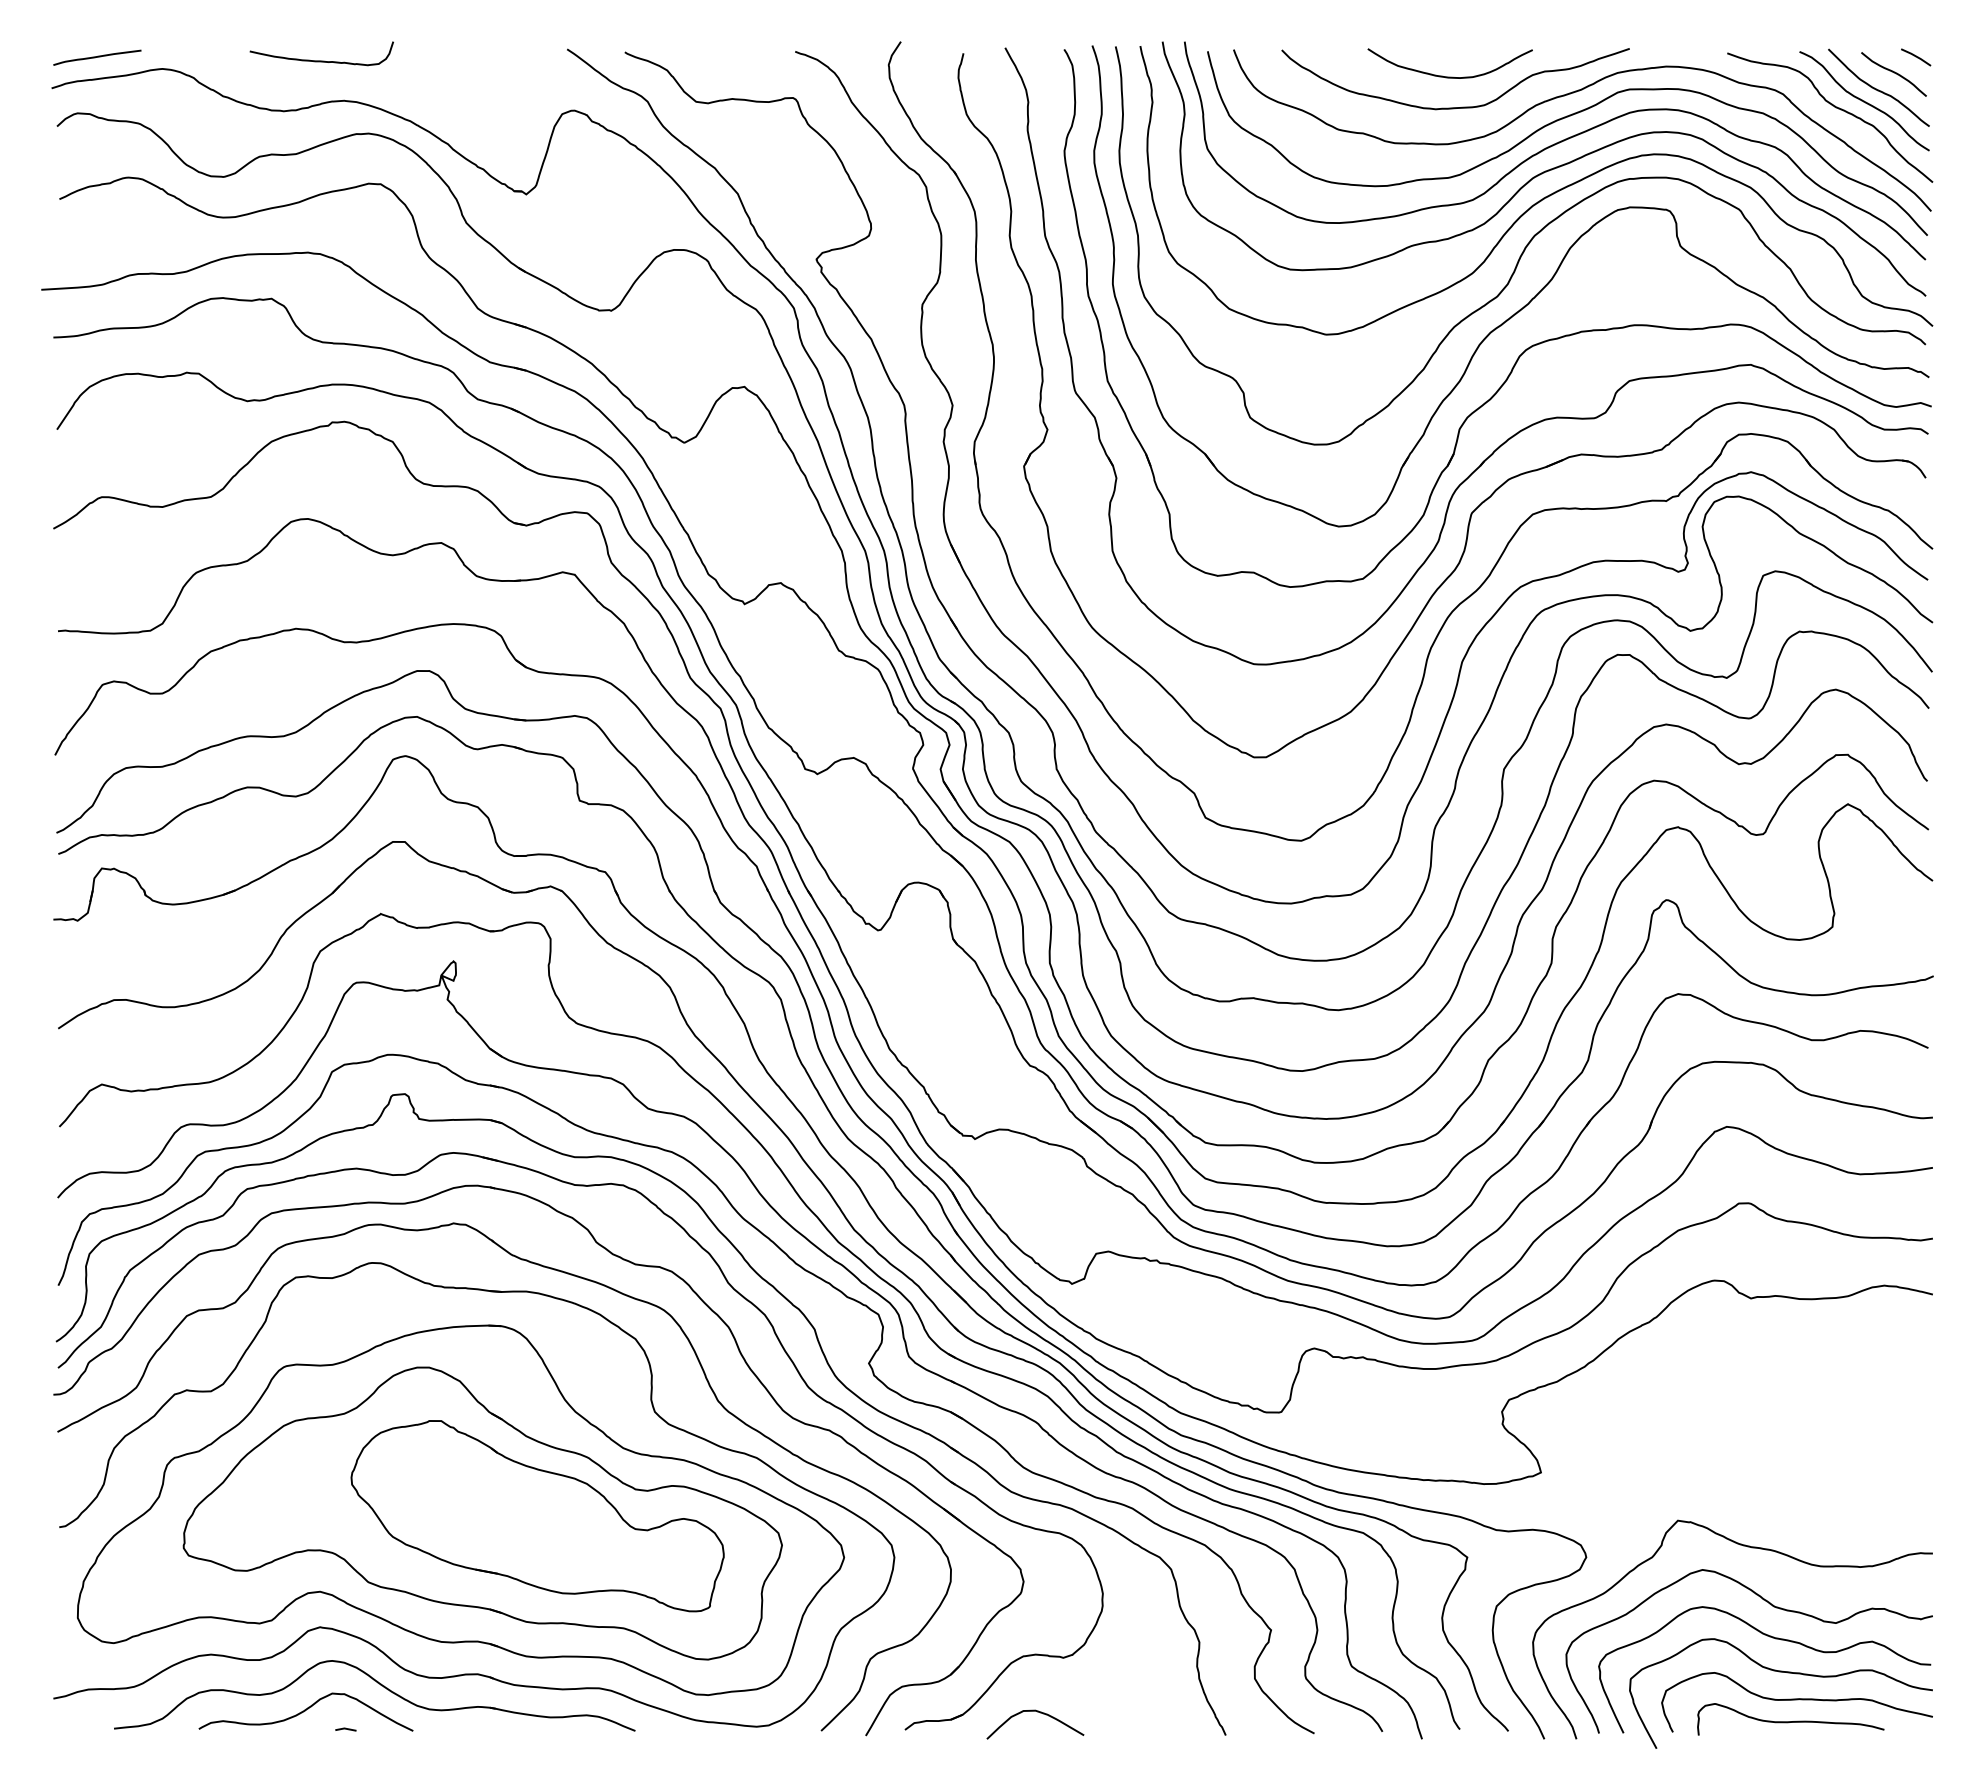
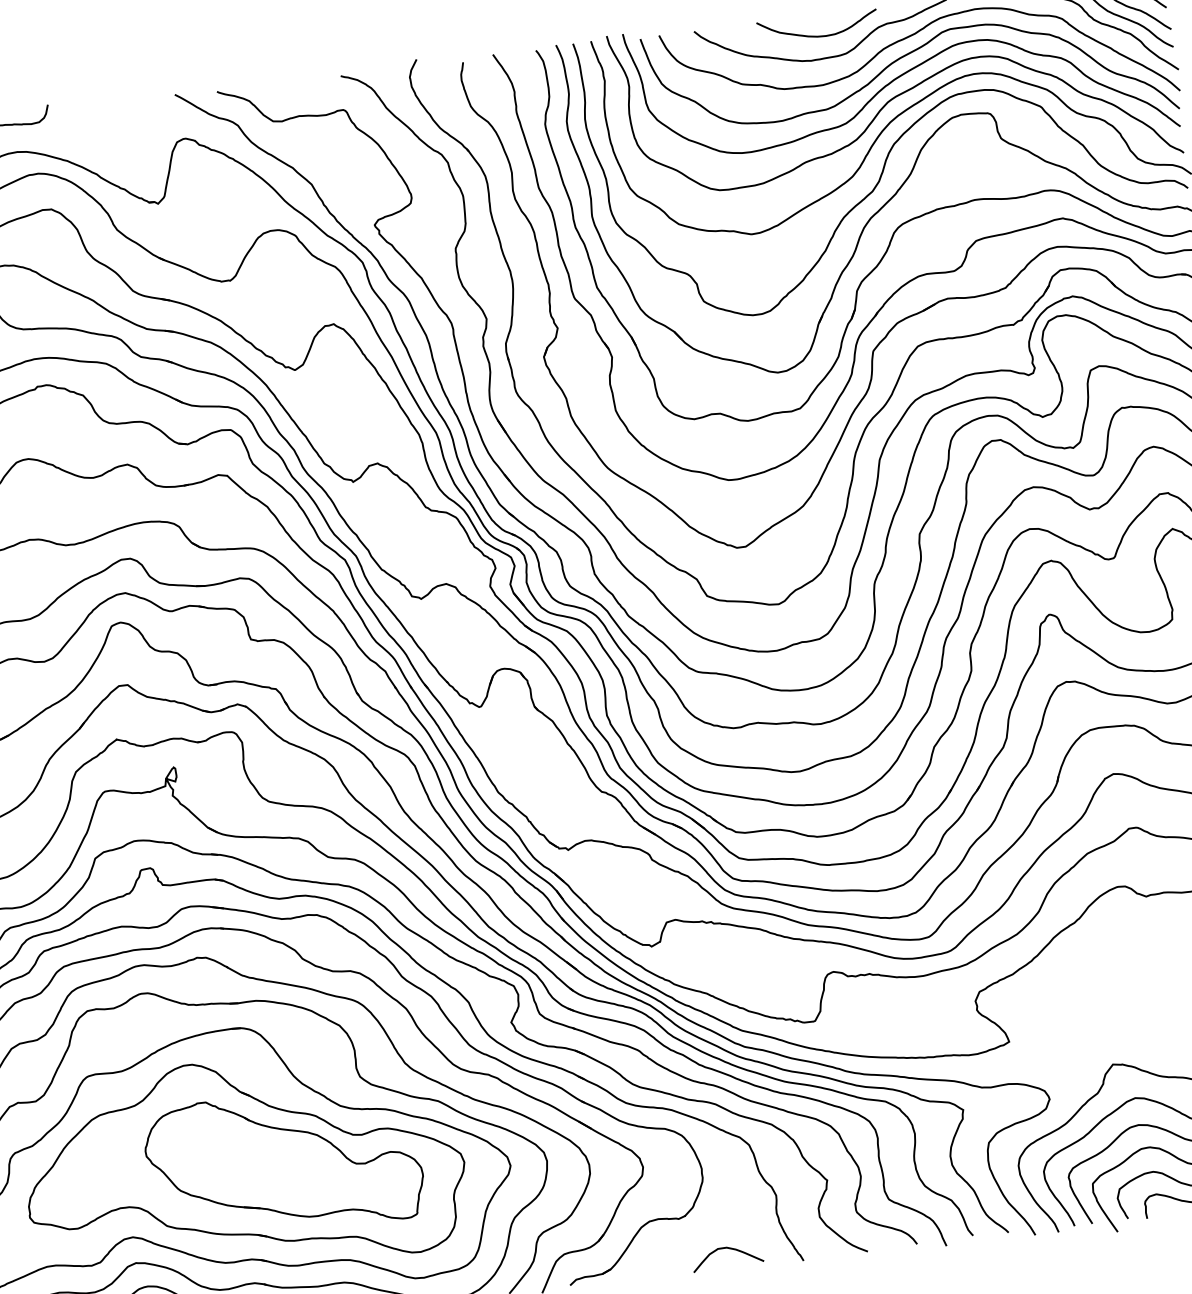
curve: (1040, 1713) -> (730, 1249), moved

